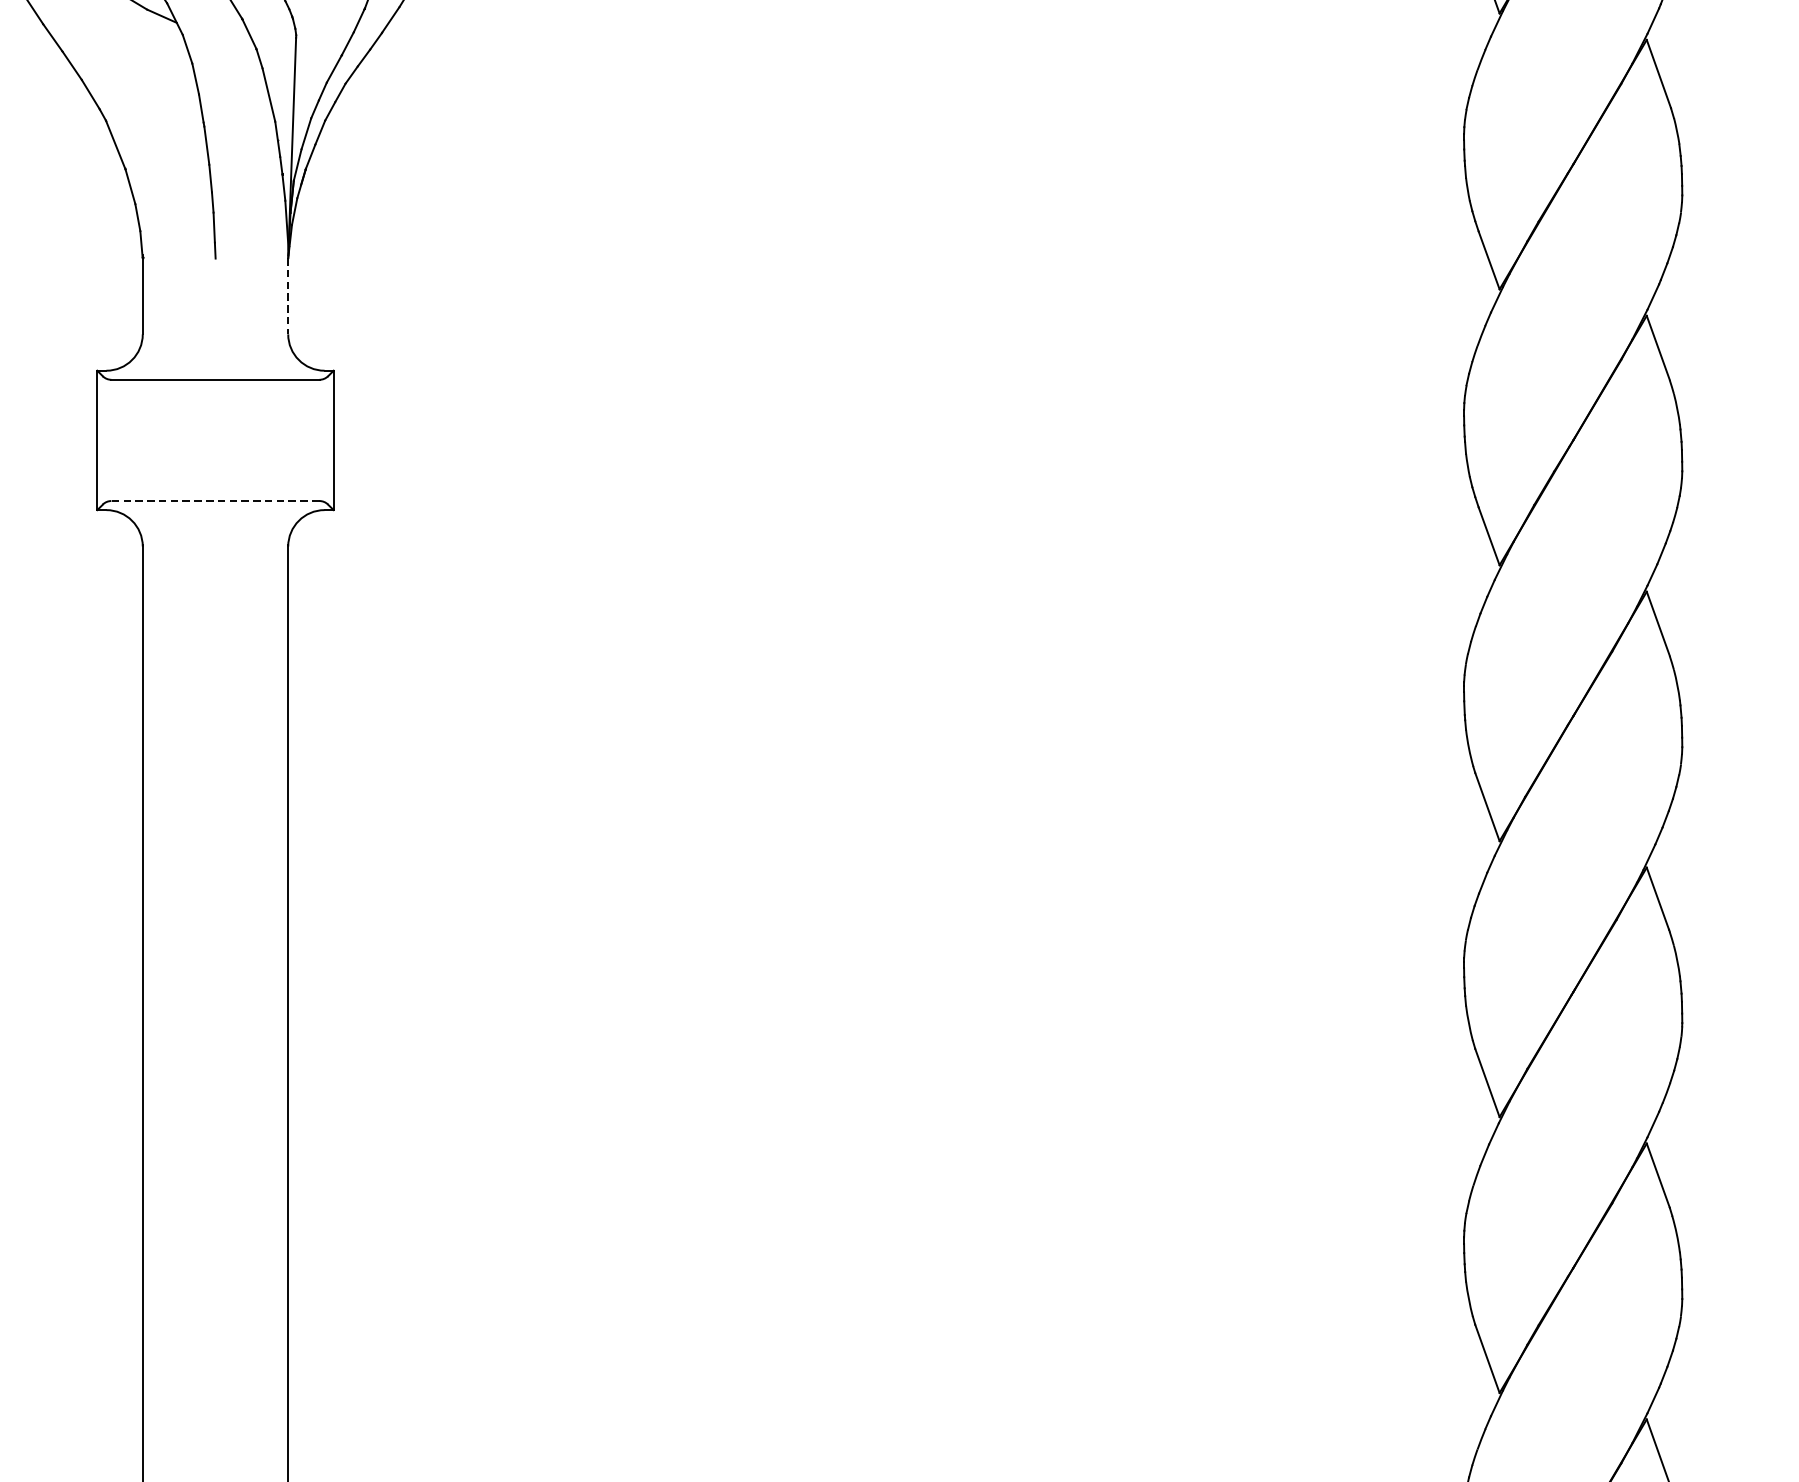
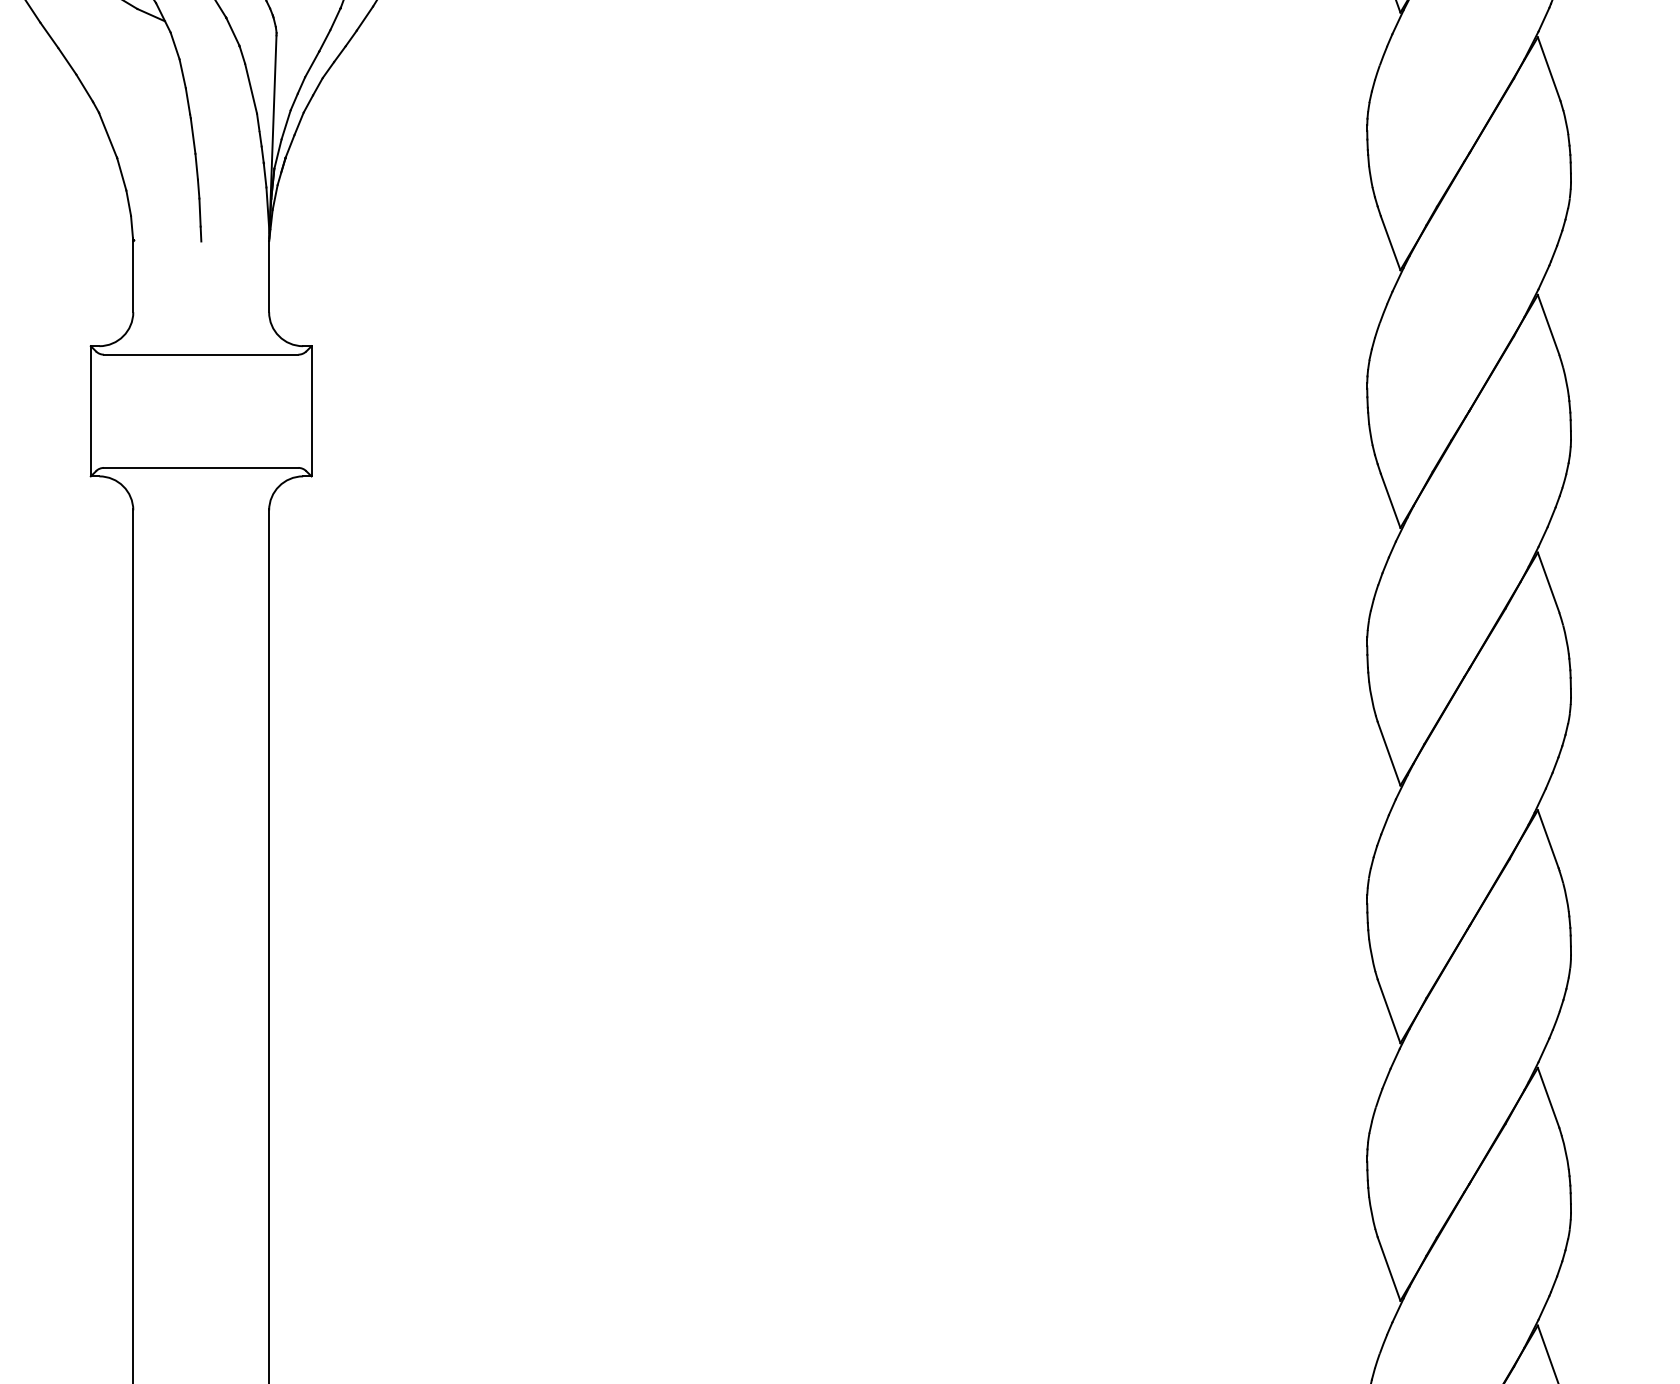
line: (288, 296) -> (269, 276), dashed -> solid
line: (214, 500) -> (200, 467), dashed -> solid

